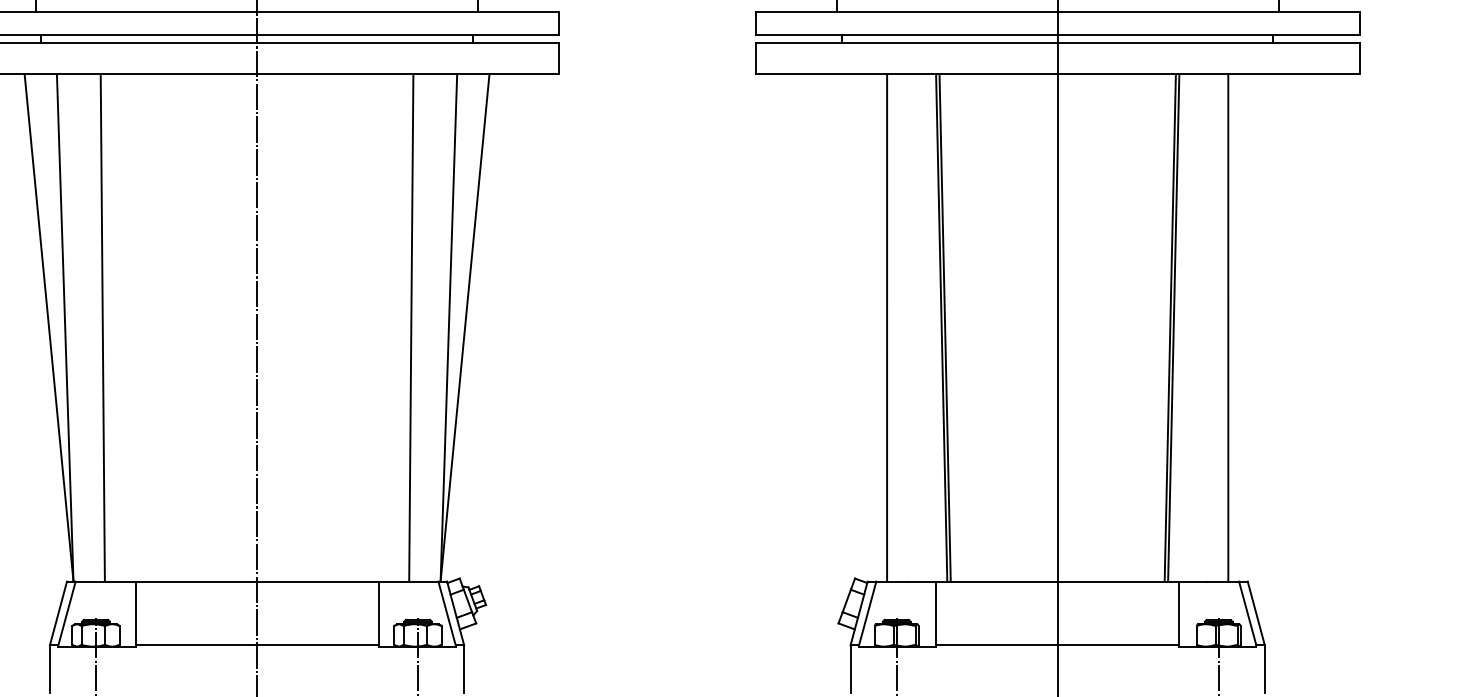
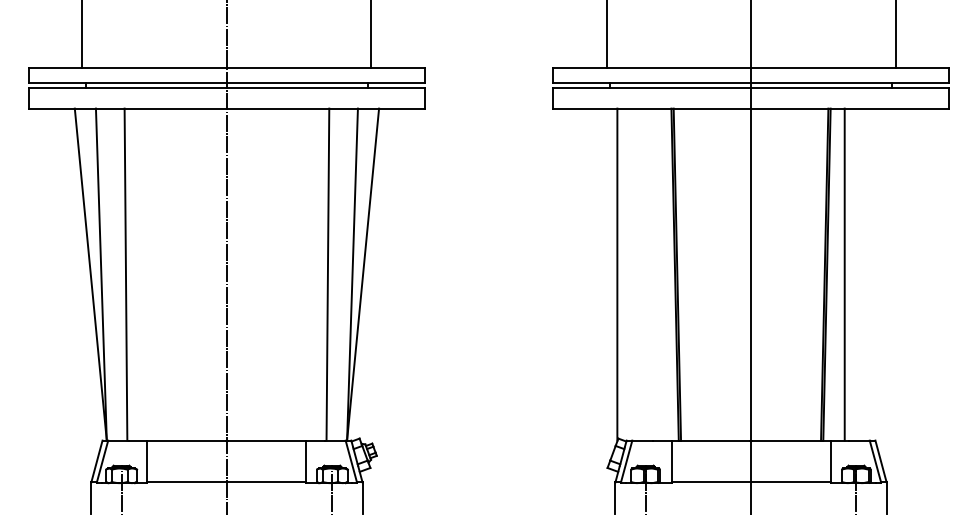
line: (887, 327) -> (617, 274), moved
line: (1227, 327) -> (844, 274), moved

